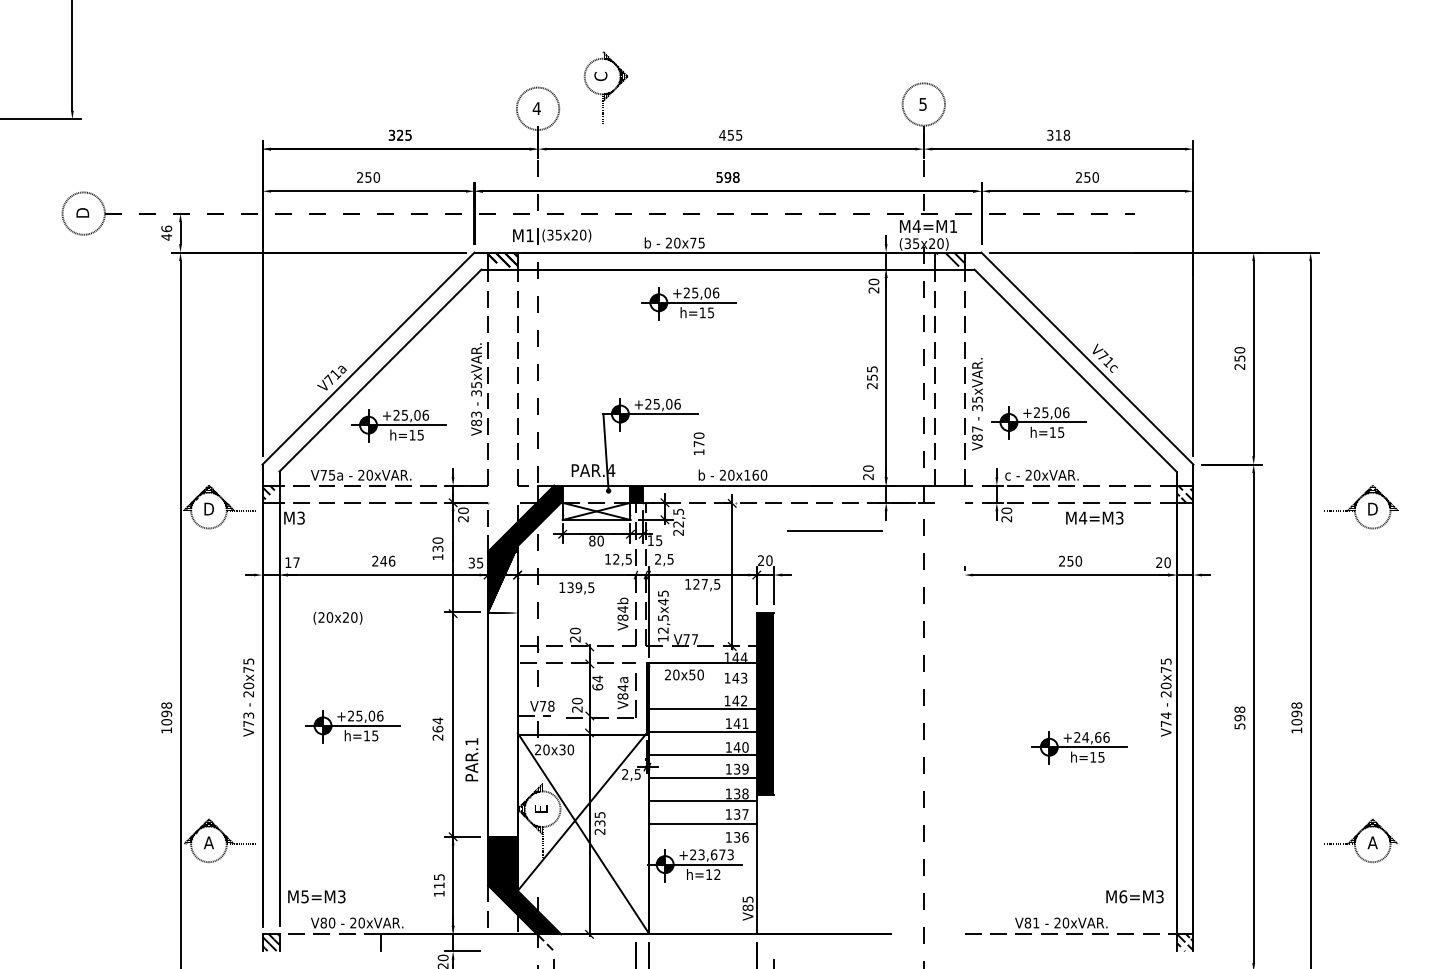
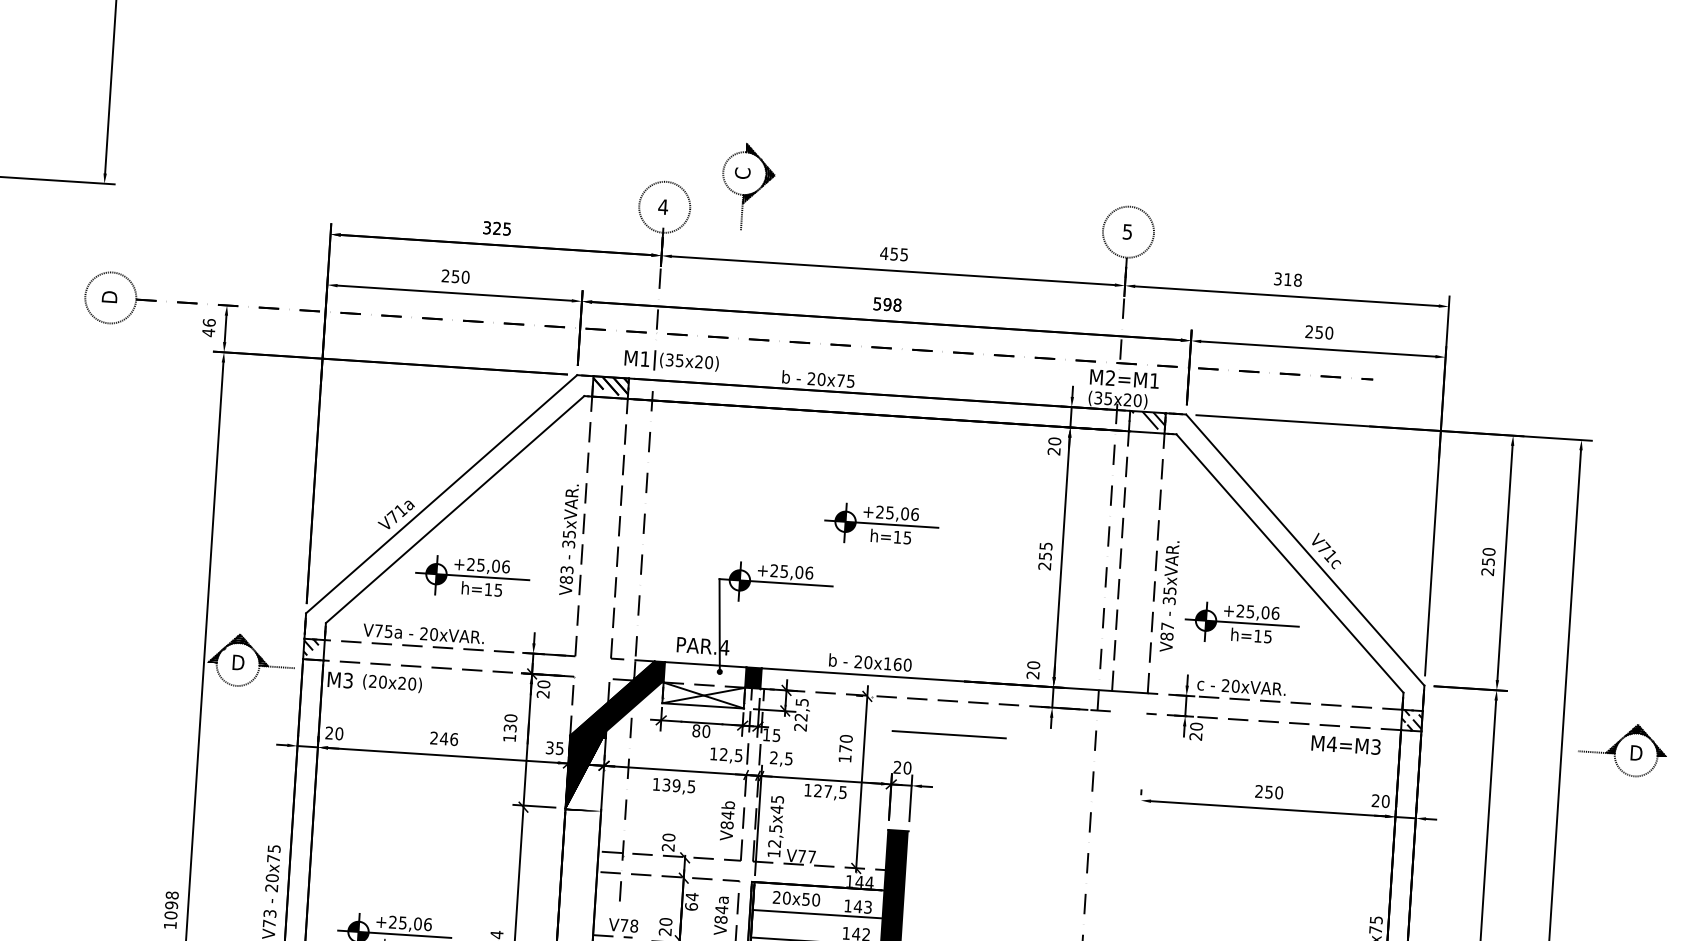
text: (916, 226) -> (1110, 378), M4=M1 -> M2=M1
part: (688, 303) -> (881, 524), moved
text: (698, 443) -> (845, 748), moved
text: (1094, 517) -> (1345, 744), moved
line: (834, 530) -> (948, 734), moved
text: (292, 562) -> (334, 733), 17 -> 20
text: (337, 617) -> (392, 682), moved
line: (702, 686) -> (817, 914), added

